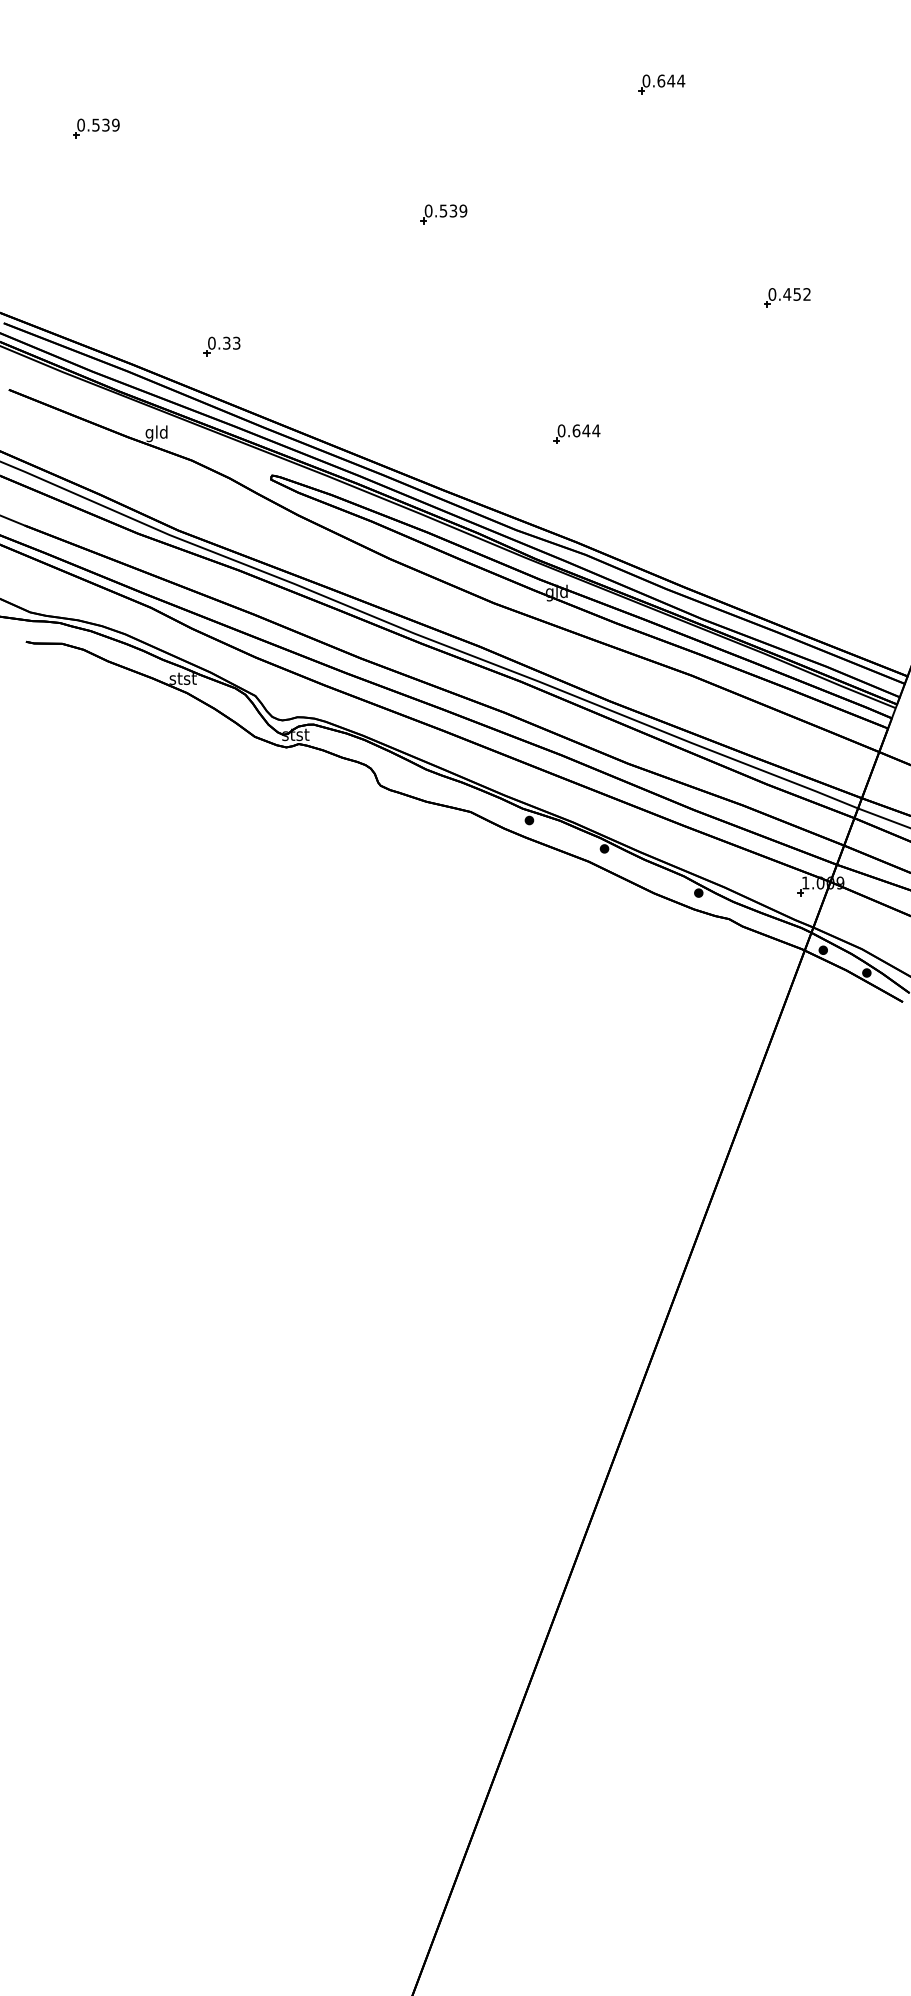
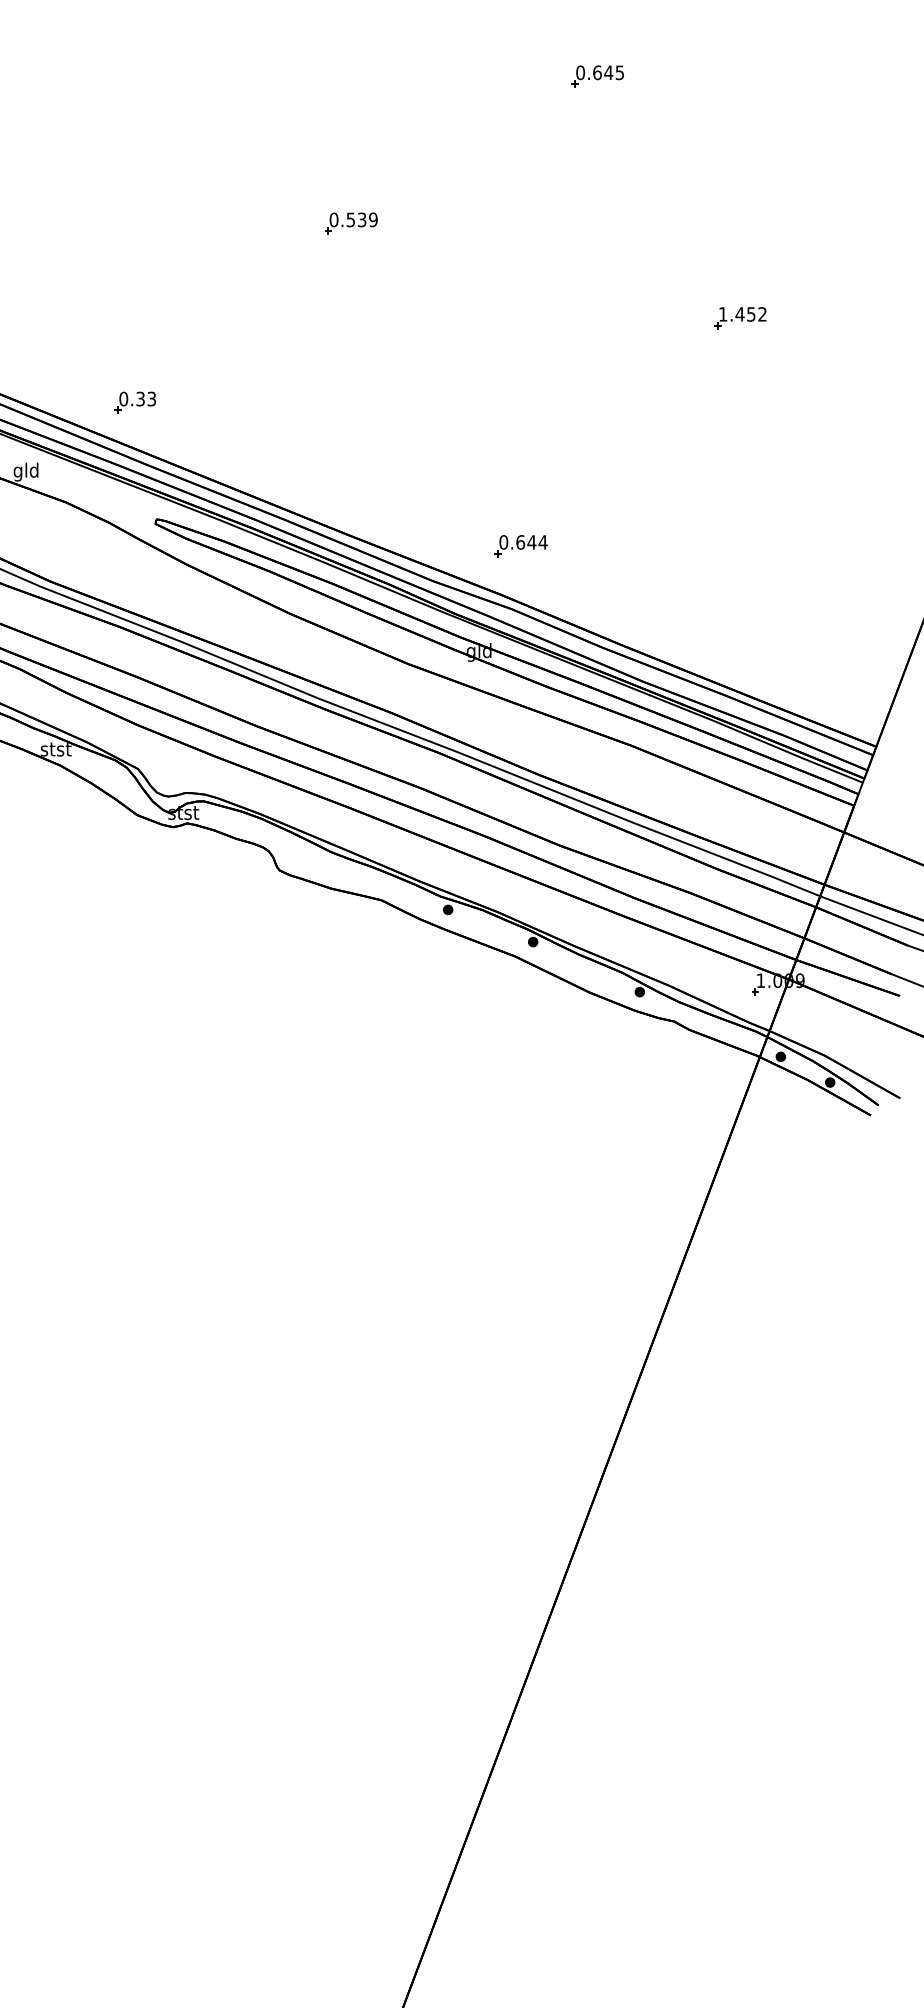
text: (681, 80) -> (620, 72), 0.644 -> 0.645
text: (772, 294) -> (723, 314), 0.452 -> 1.452
part: (221, 346) -> (134, 402), moved
part: (576, 433) -> (520, 545), moved

